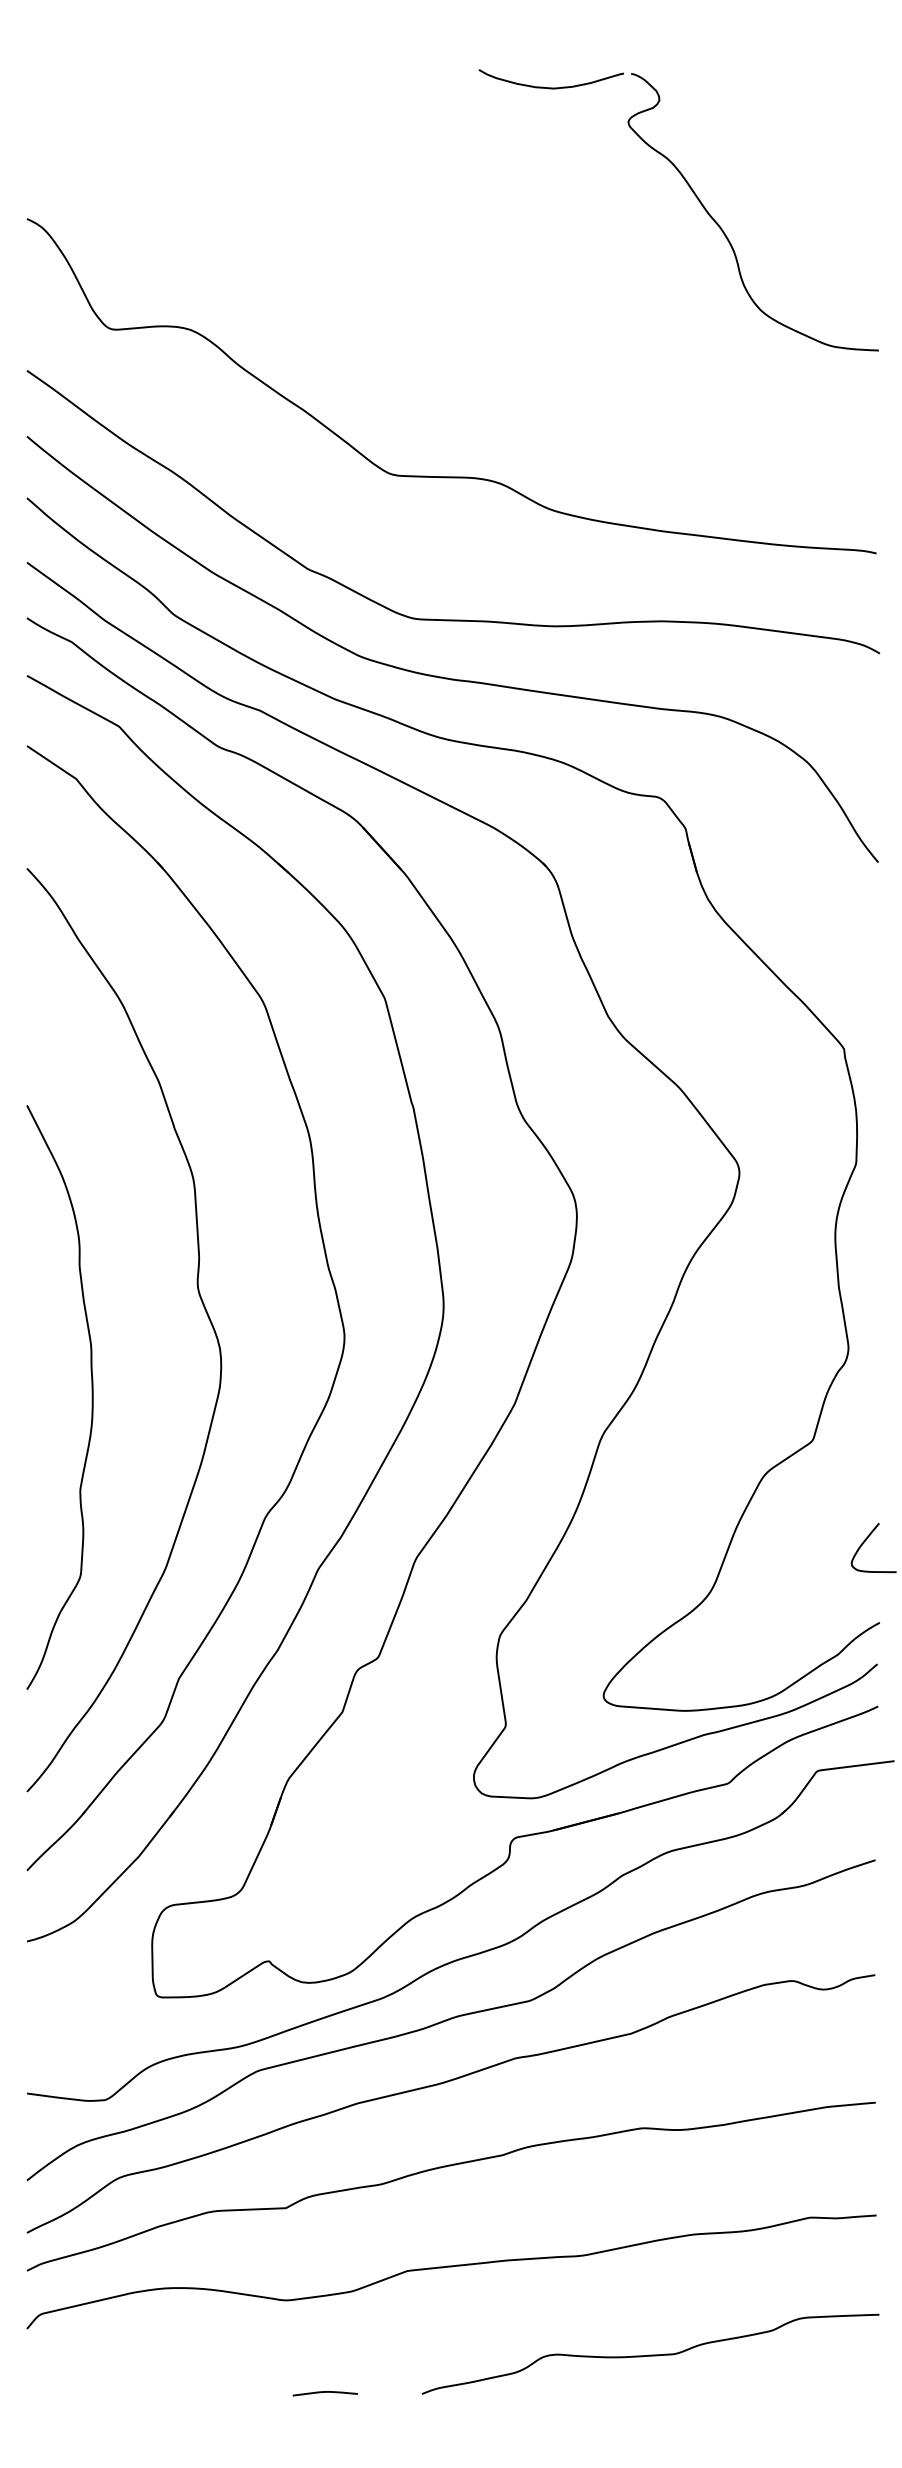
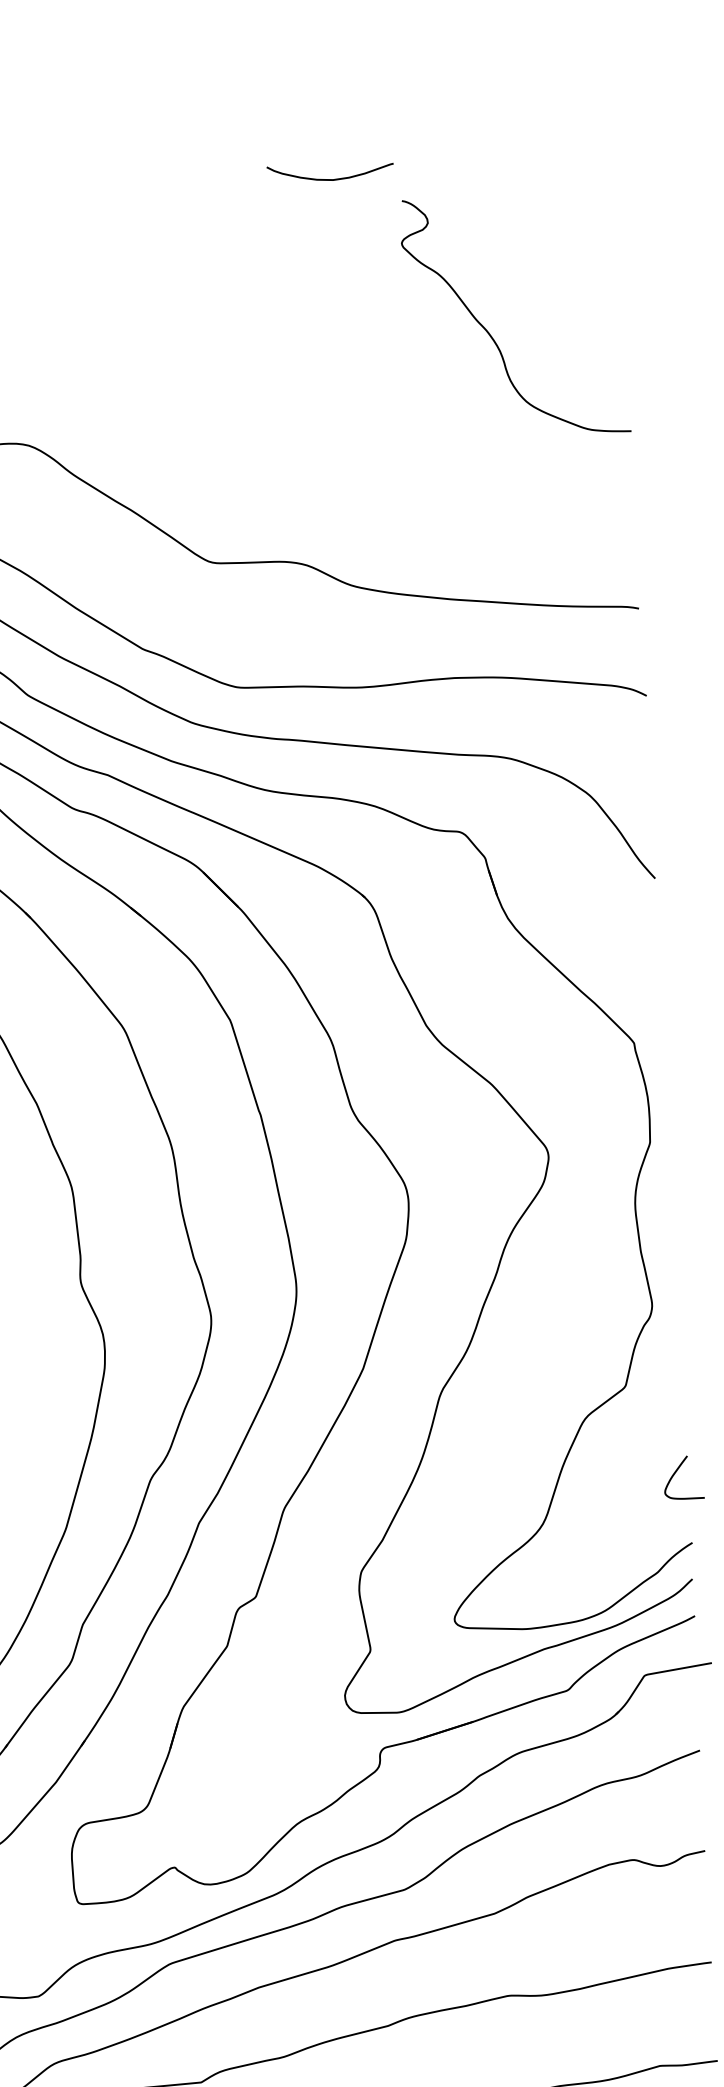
curve: (550, 87) -> (330, 179), moved

